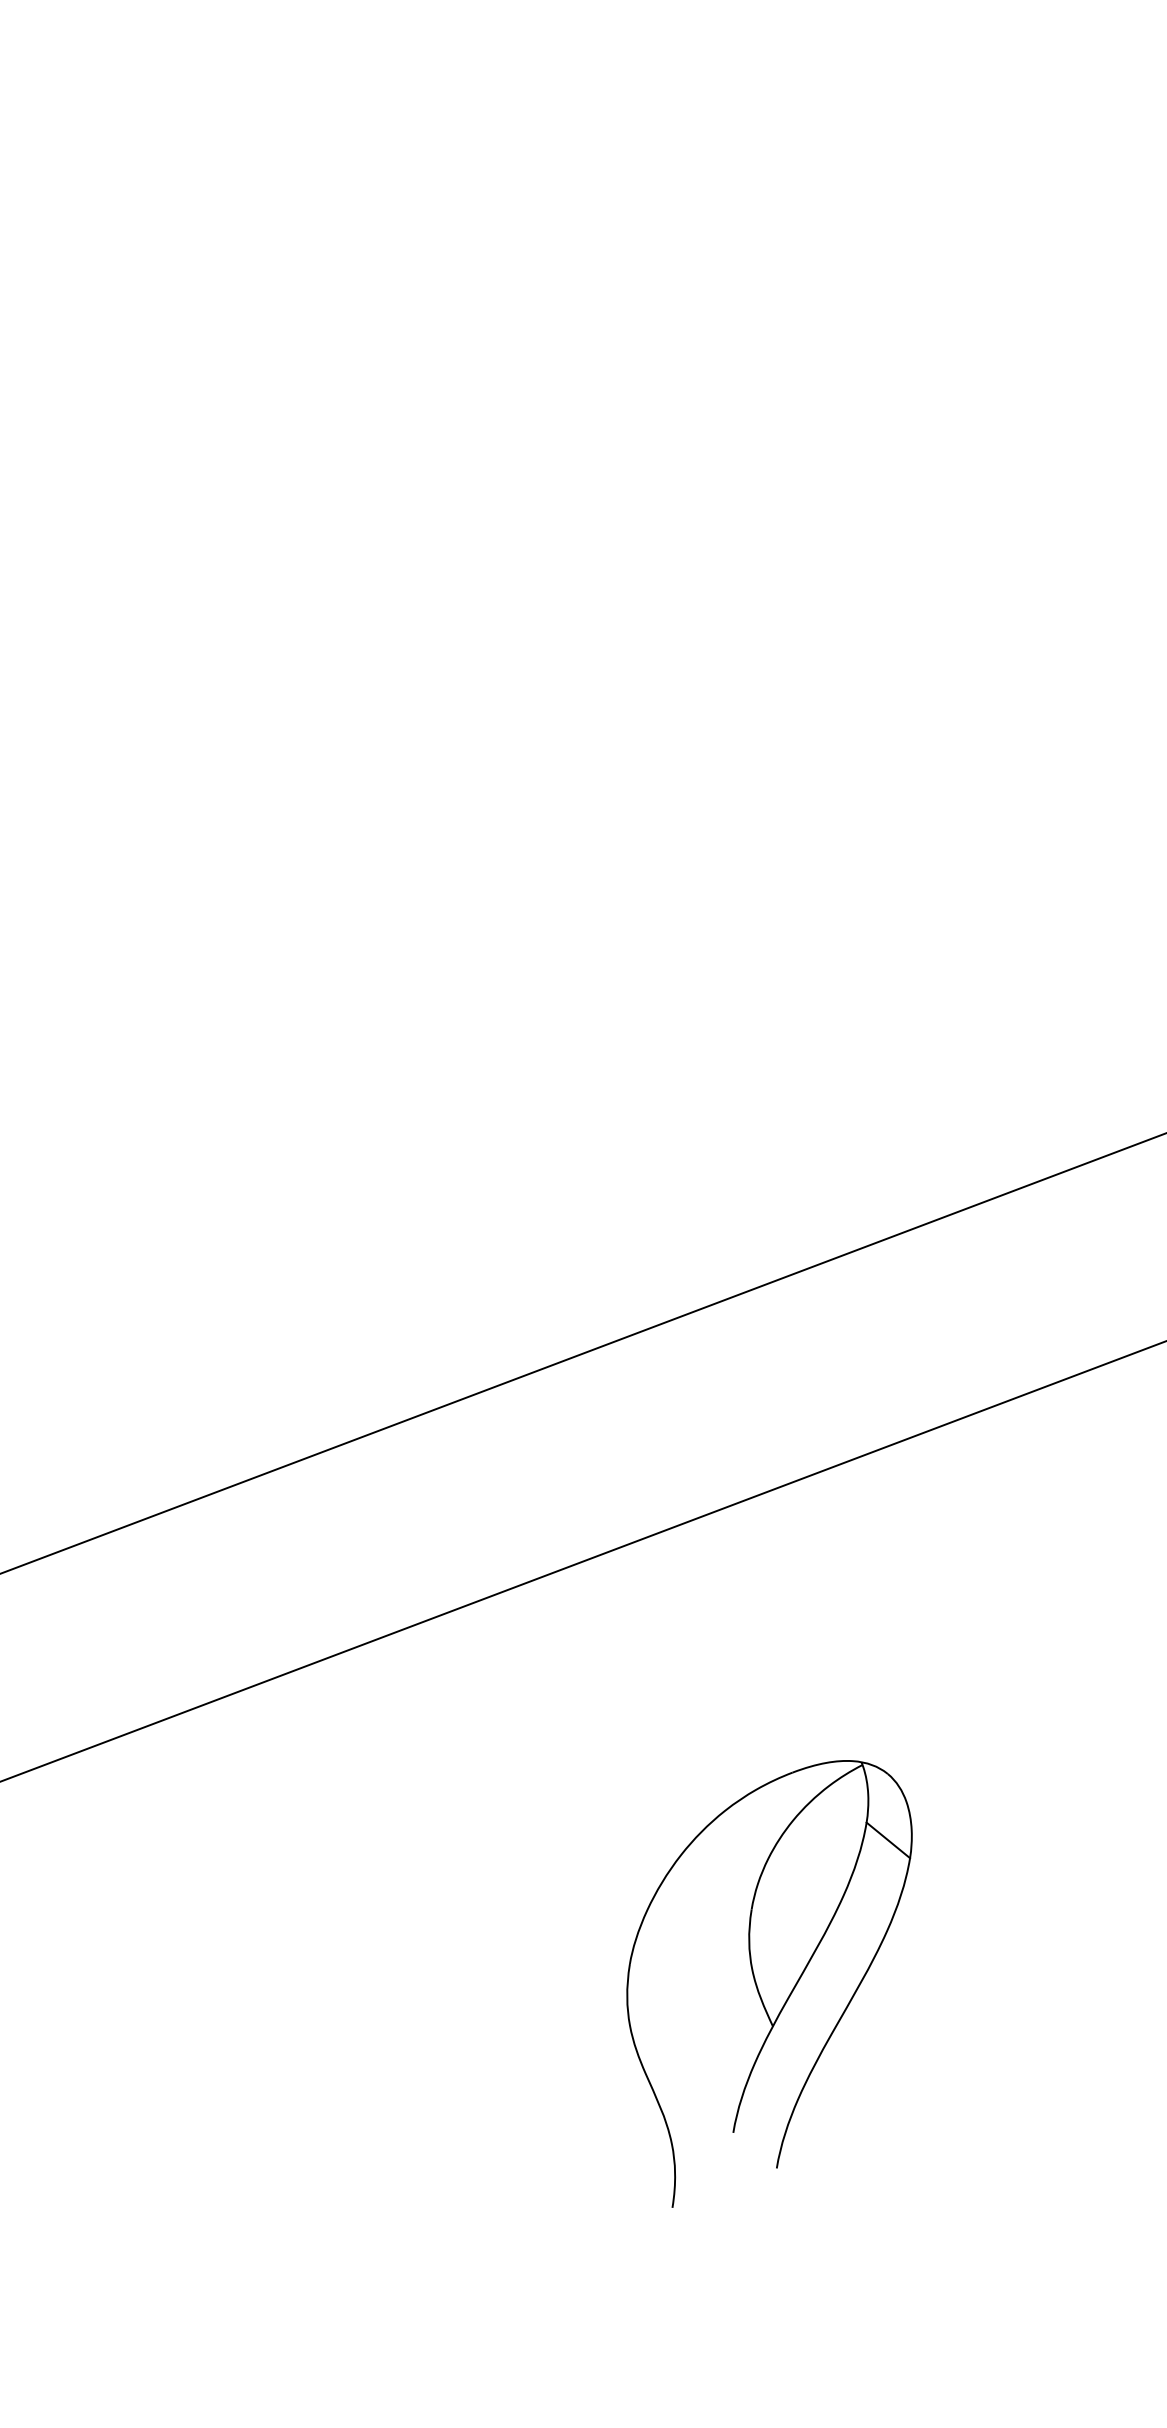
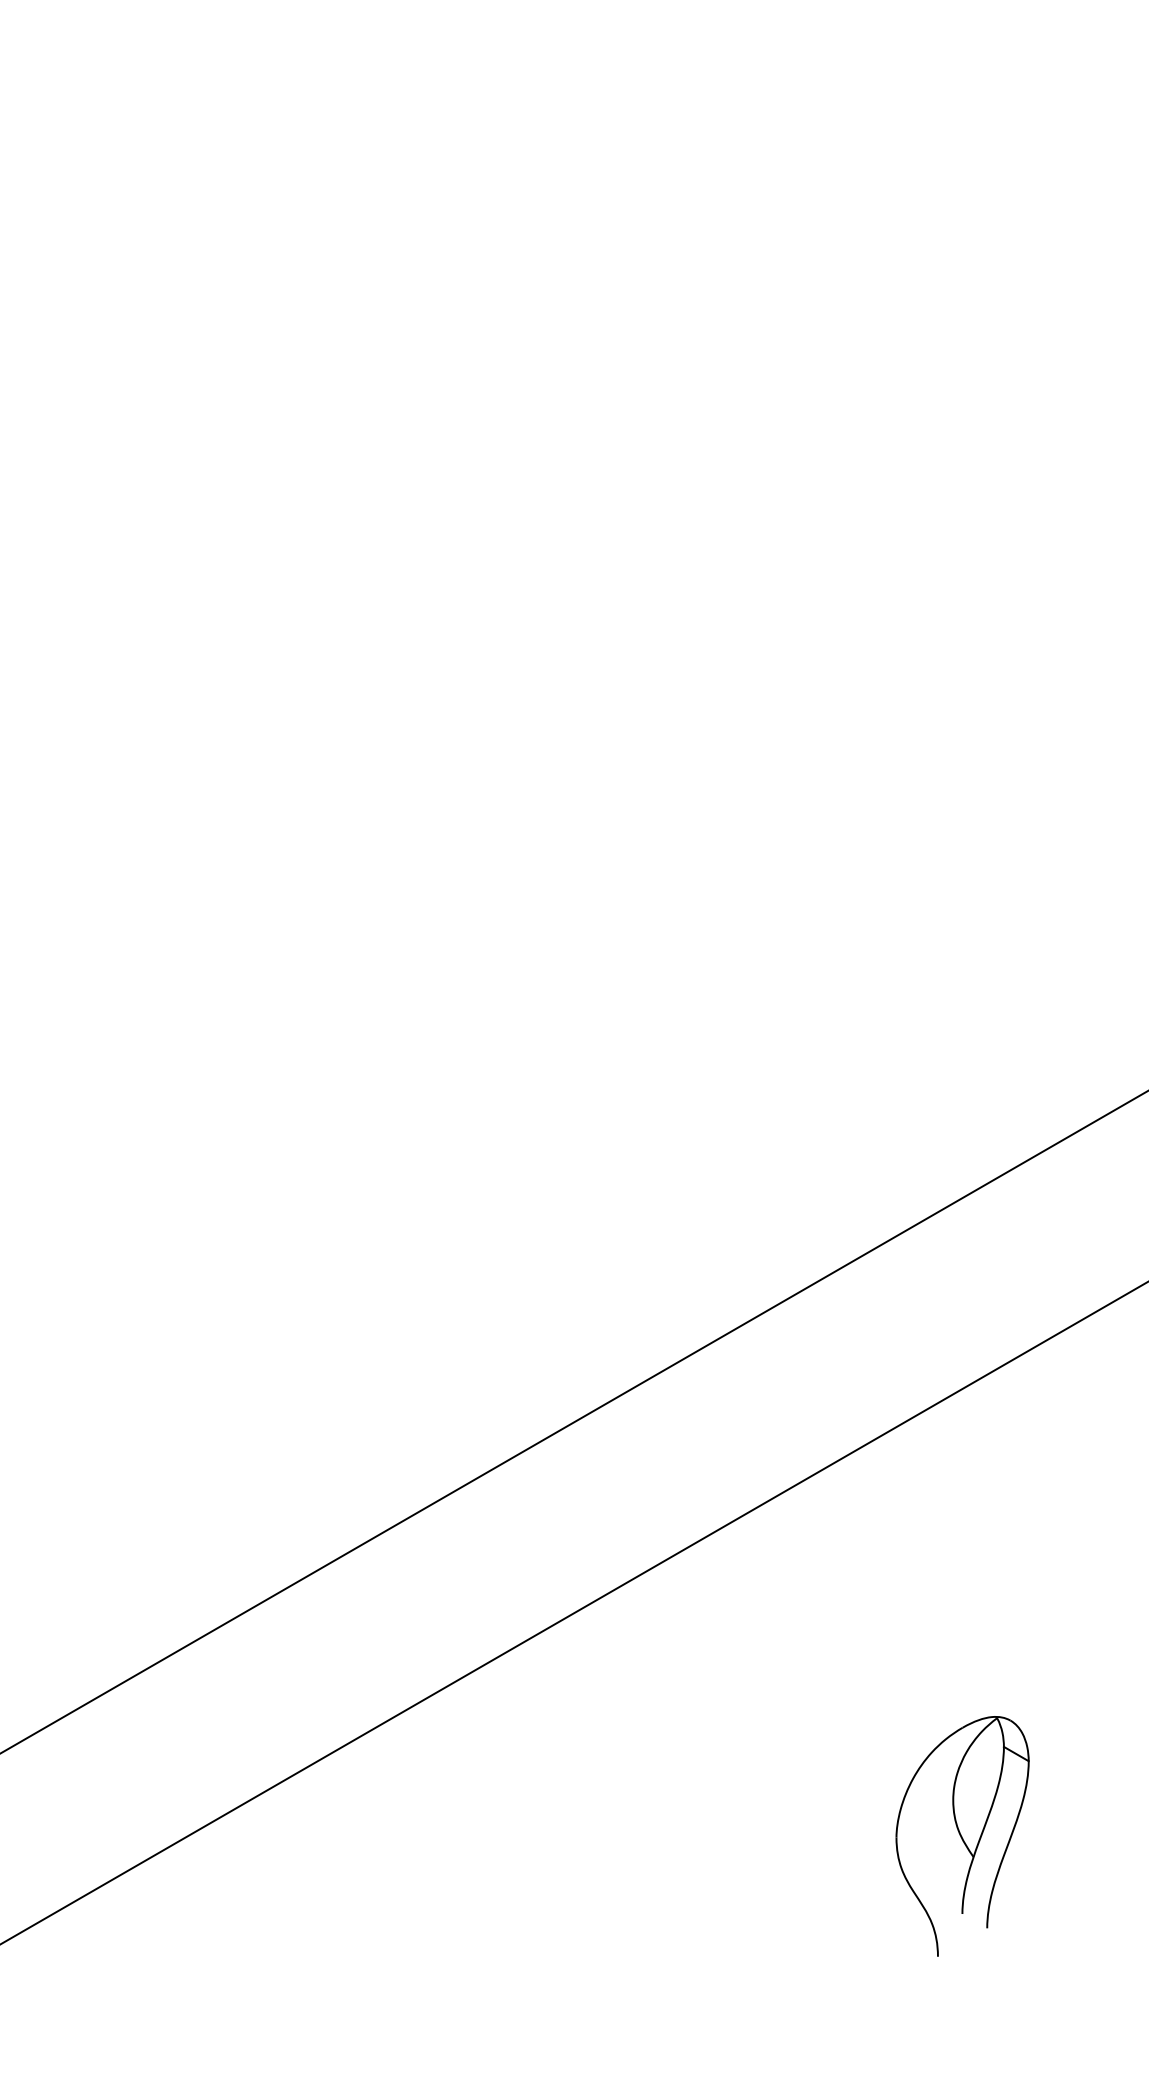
part: (758, 1982) -> (962, 1836), size x0.6

